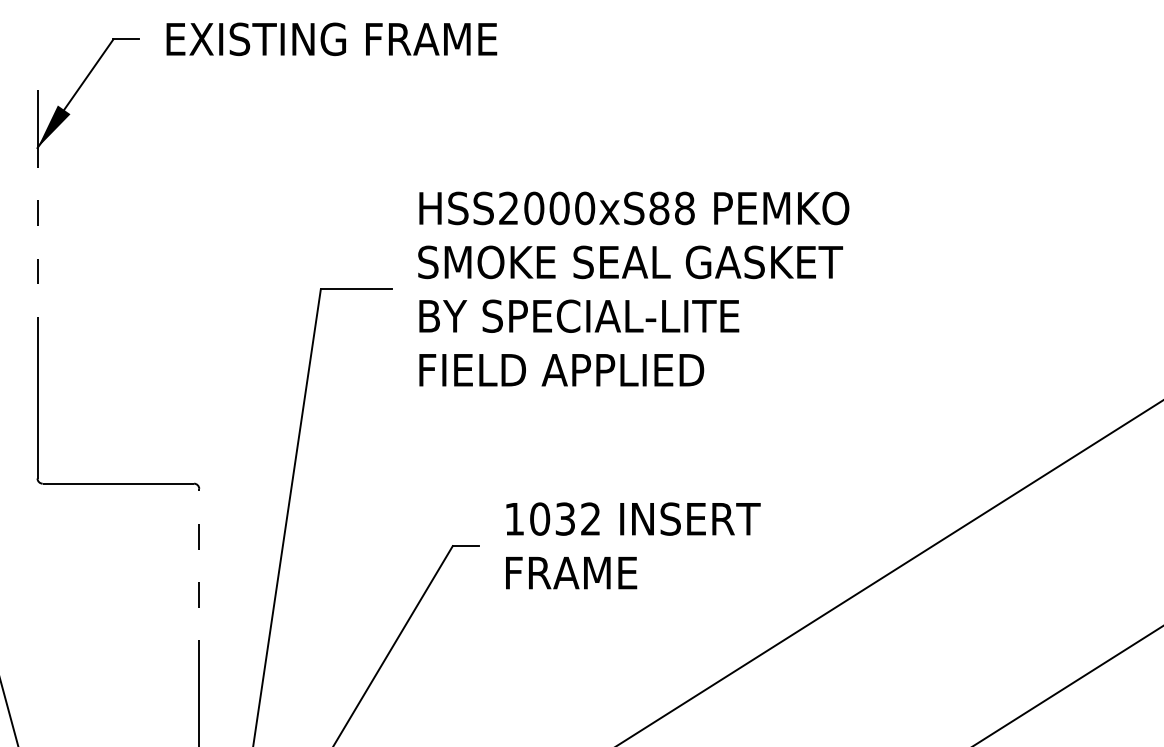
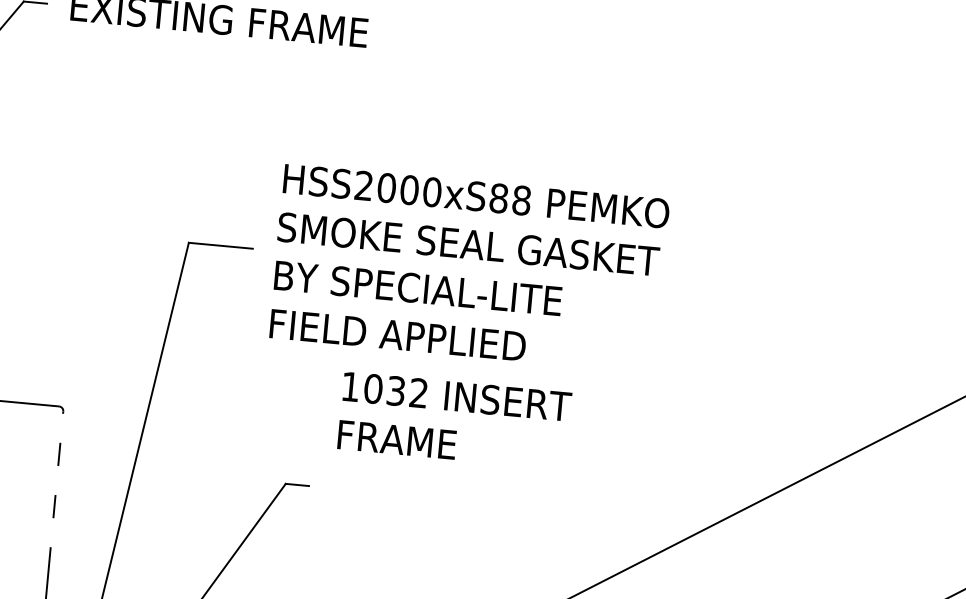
text: (633, 545) -> (454, 420), moved

